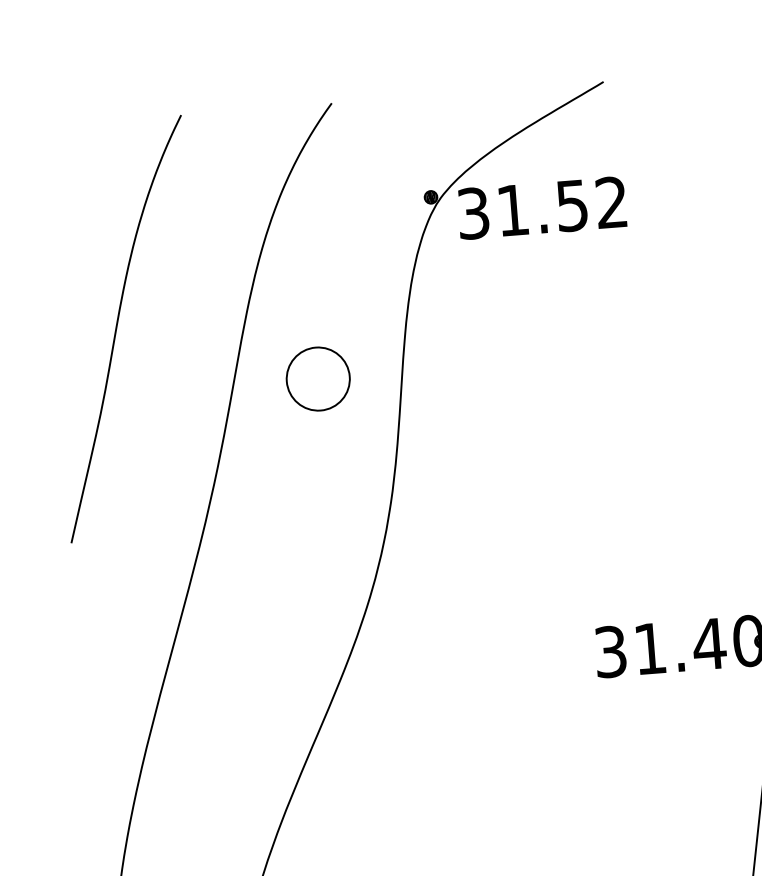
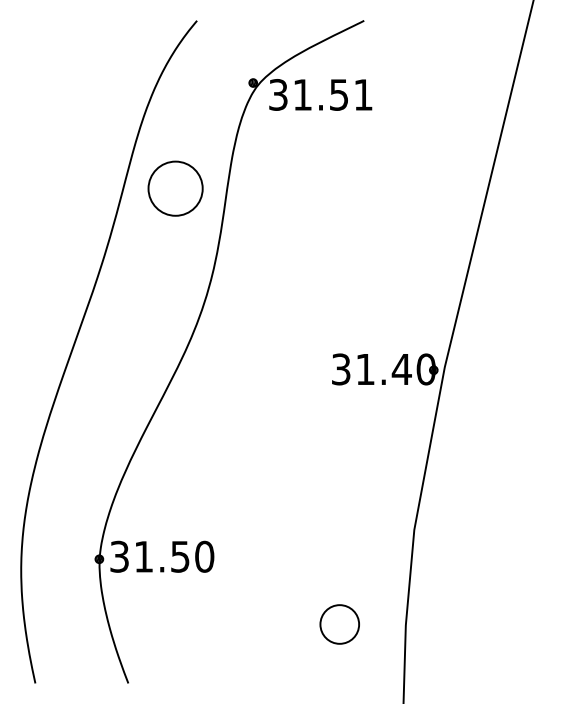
text: (611, 201) -> (363, 94), 31.52 -> 31.51
curve: (119, 324) -> (56, 145), removed
part: (318, 378) -> (175, 188), size x1.4

